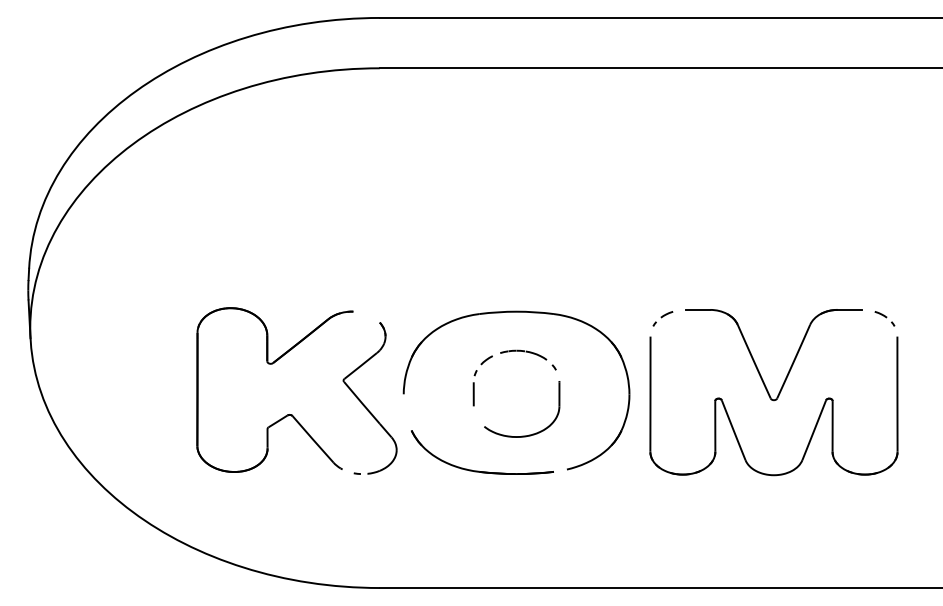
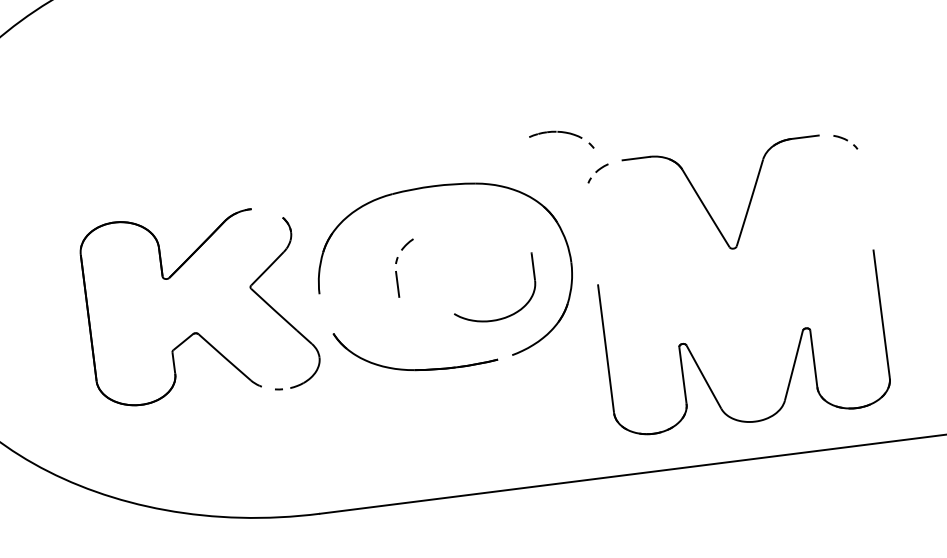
part: (529, 353) -> (561, 133), moved
part: (731, 421) -> (700, 367), moved
part: (529, 434) -> (505, 316), moved

